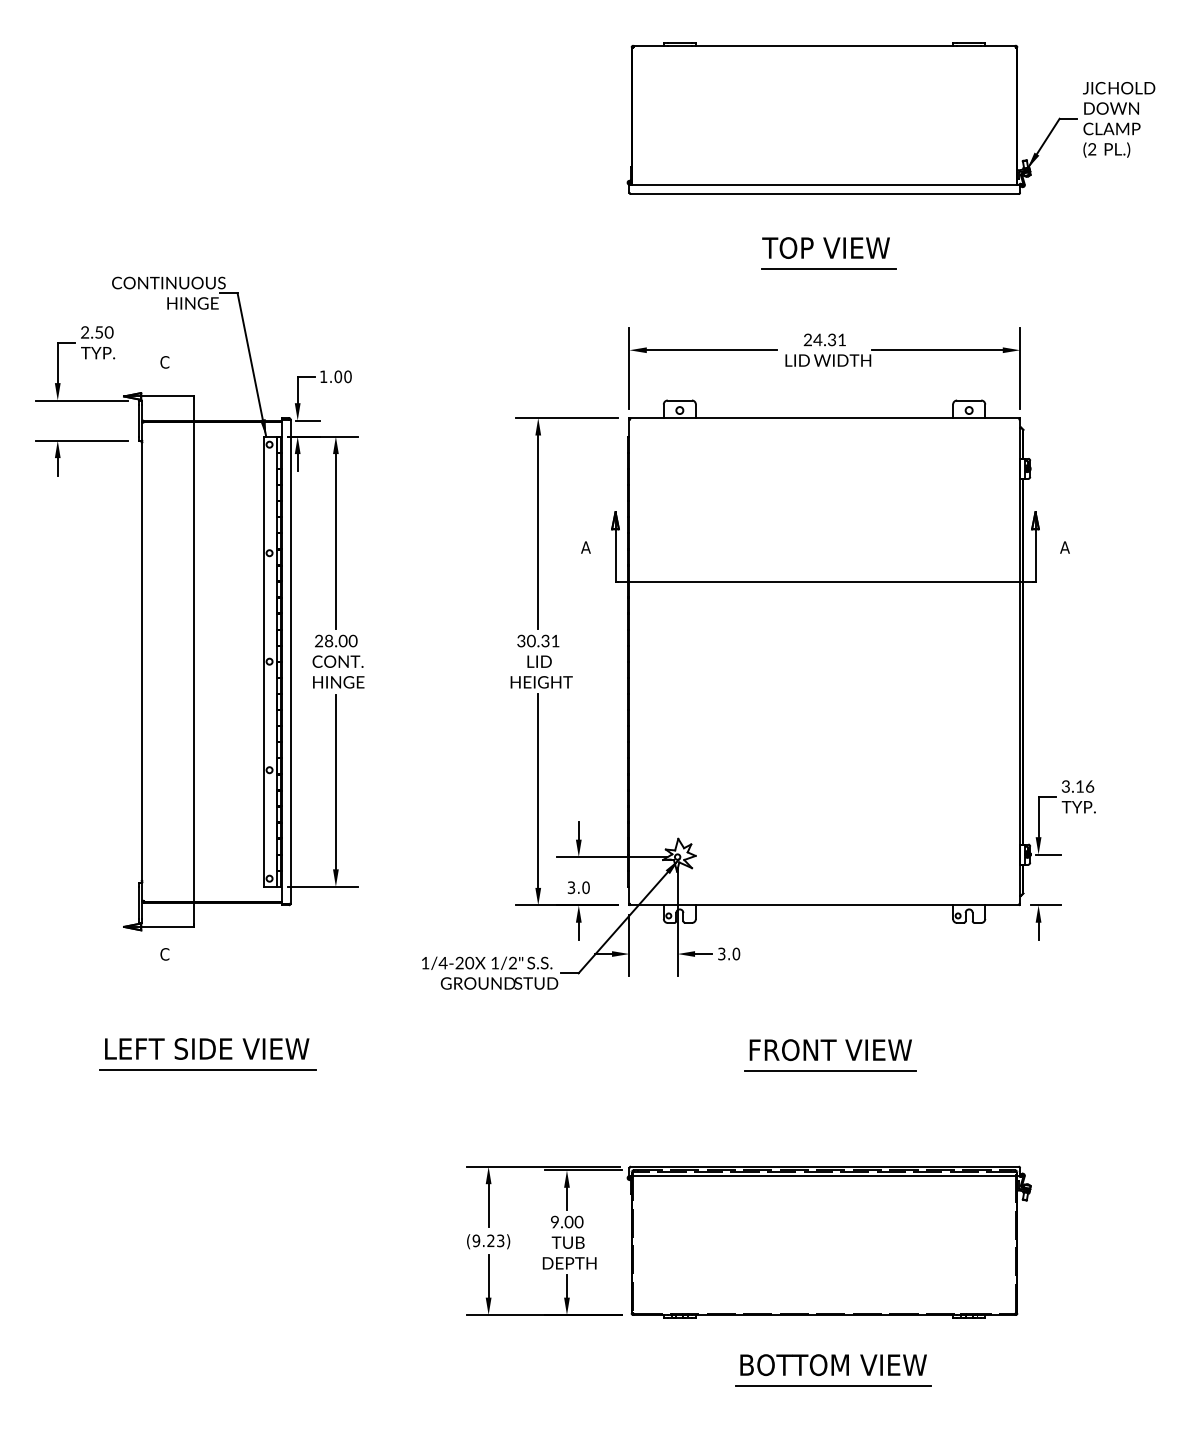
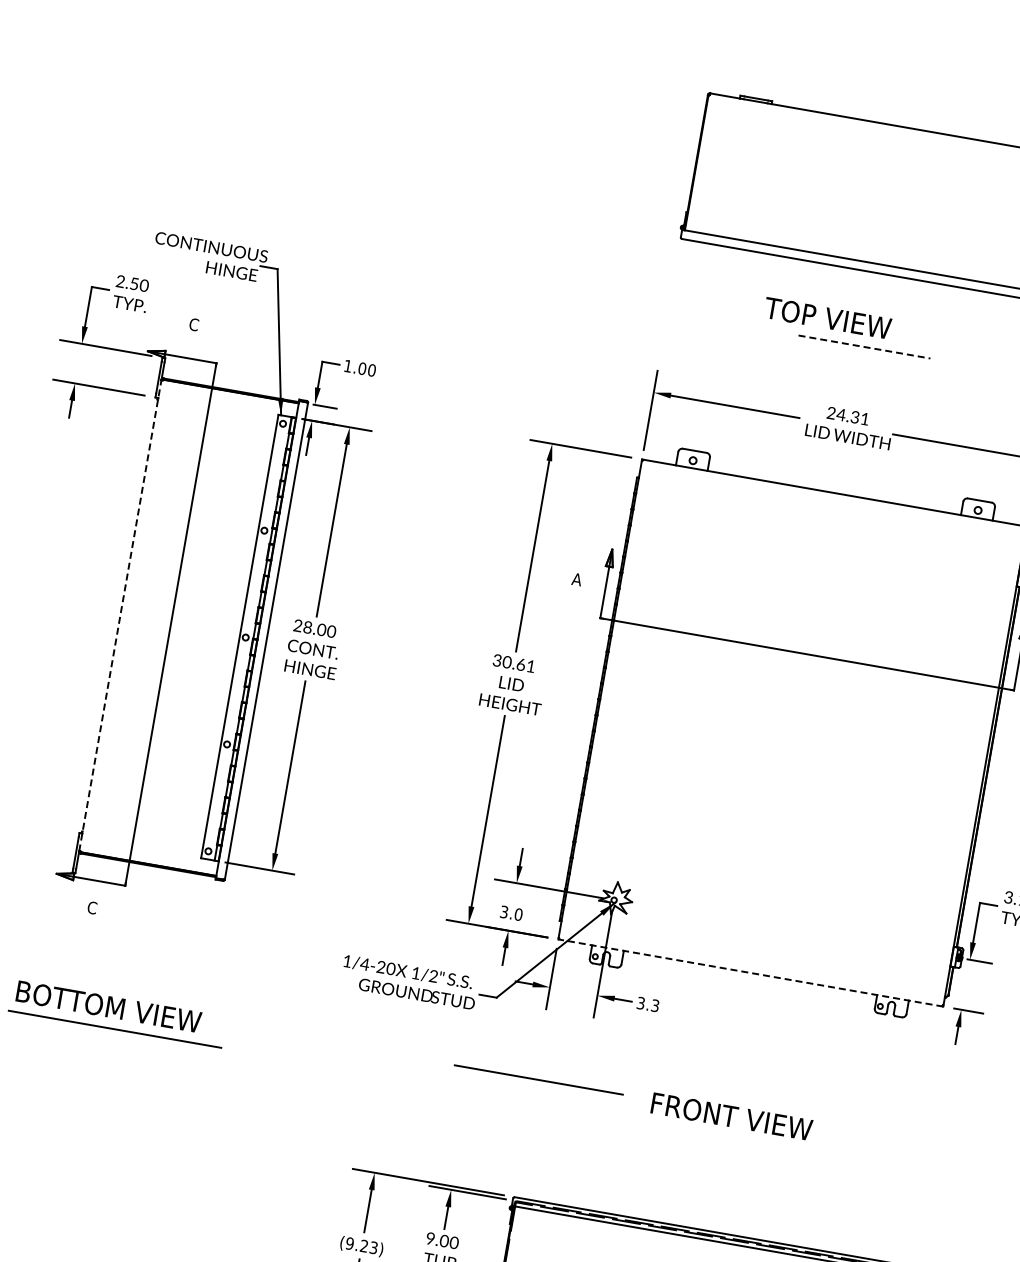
text: (825, 247) -> (827, 317), moved
line: (829, 269) -> (864, 347), solid -> dashed
text: (545, 640) -> (521, 664), 30.31 -> 30.61
line: (142, 661) -> (120, 615), solid -> dashed
line: (824, 905) -> (750, 973), solid -> dashed
text: (736, 953) -> (655, 1005), 3.0 -> 3.3
text: (208, 1048) -> (119, 1008), LEFT SIDE VIEW -> BOTTOM VIEW
line: (830, 1070) -> (539, 1079), moved

